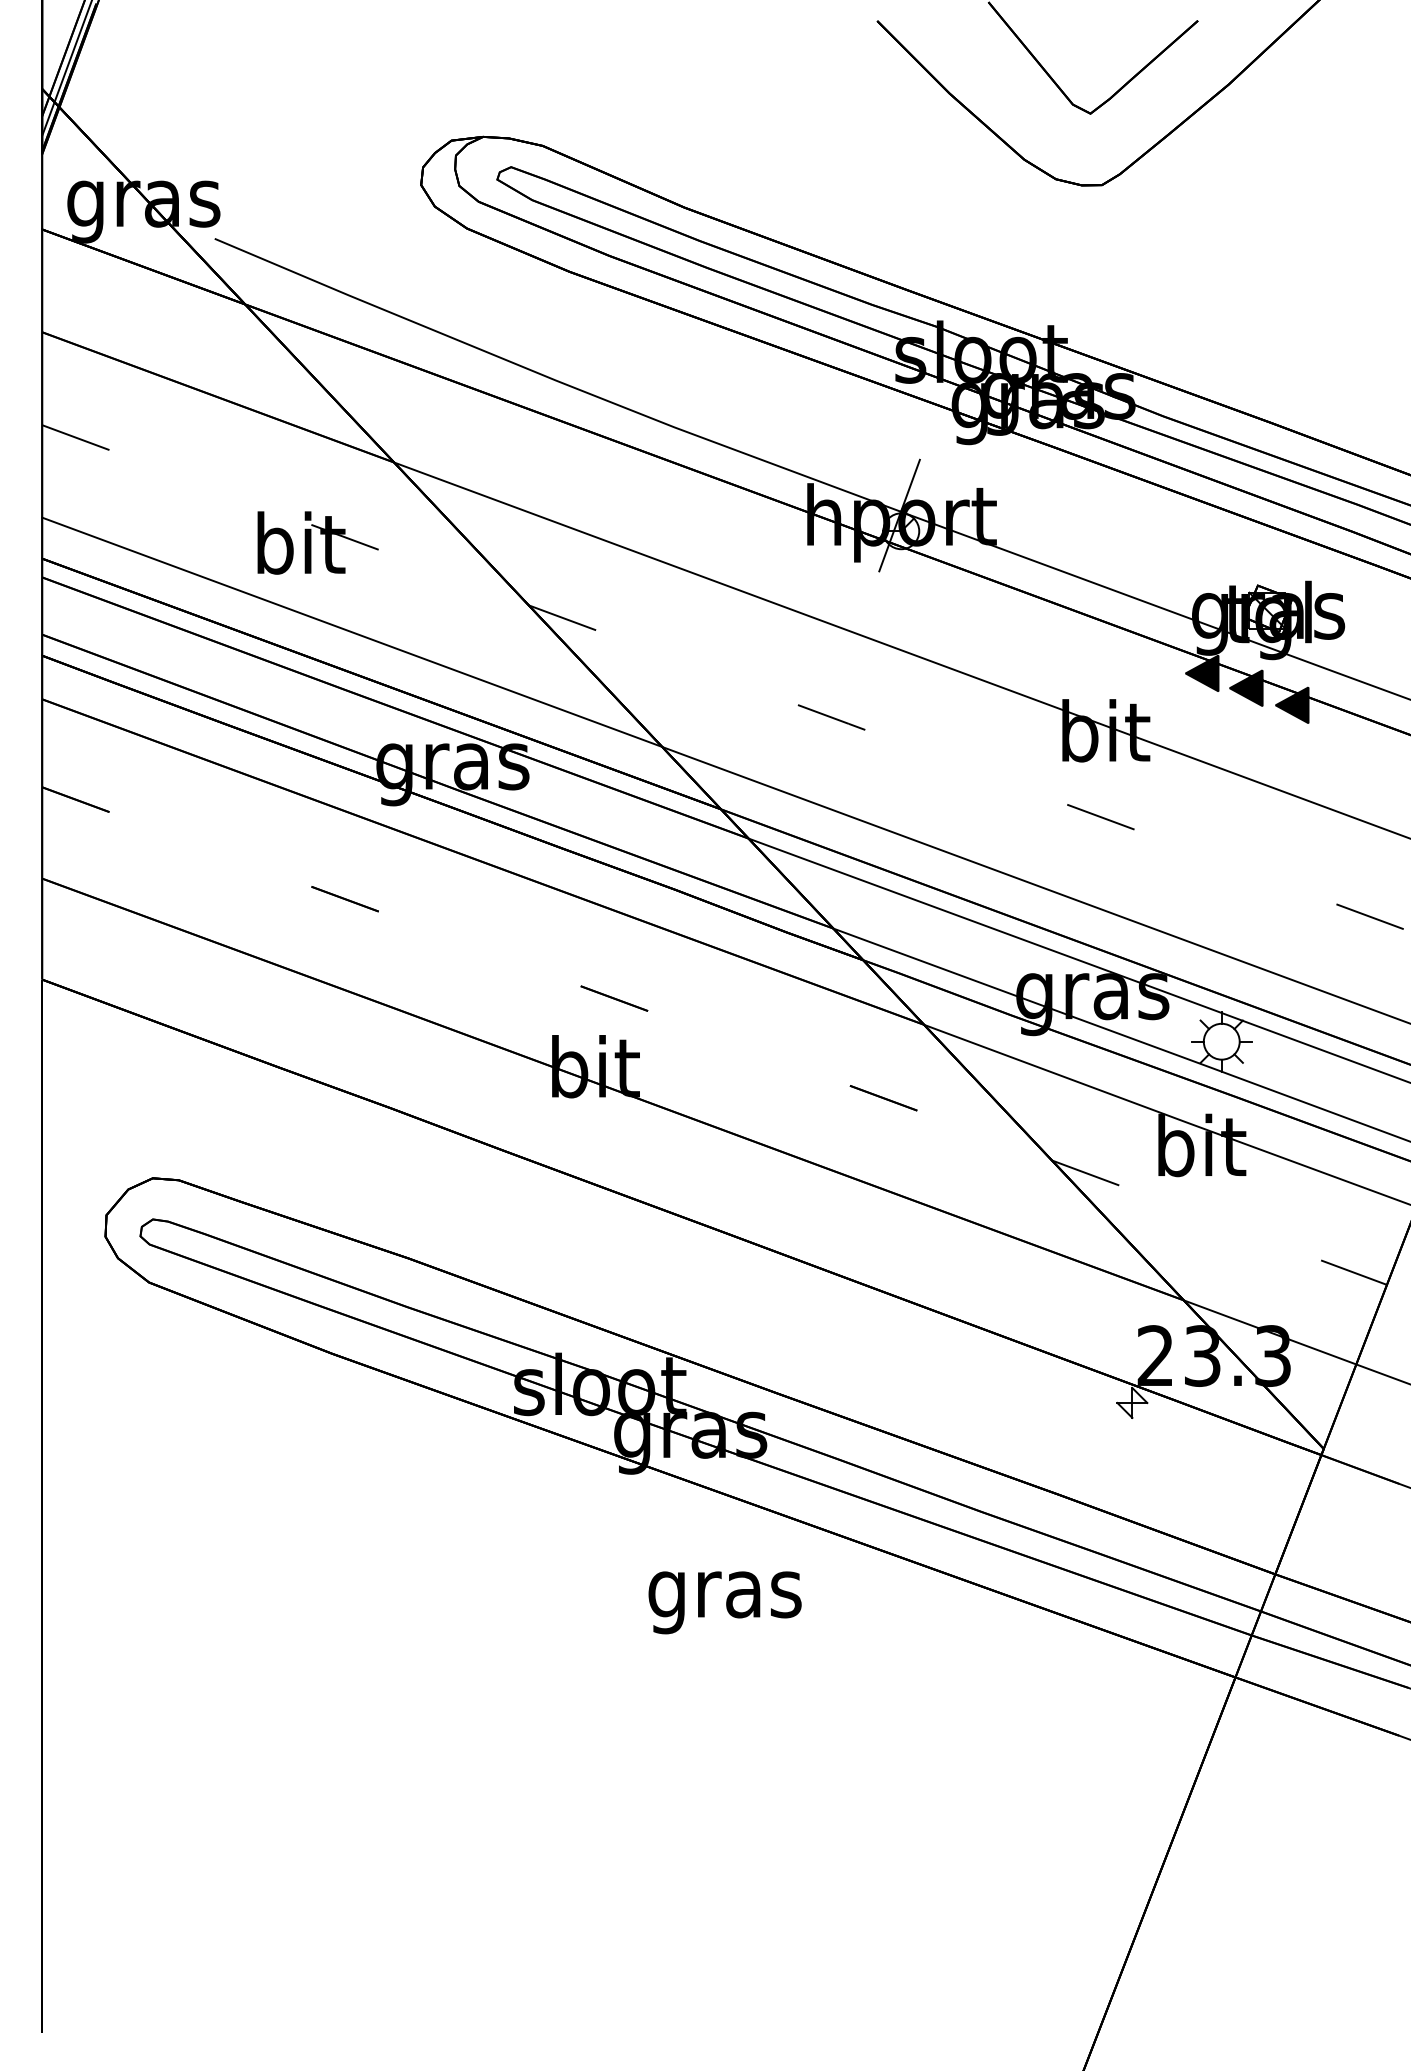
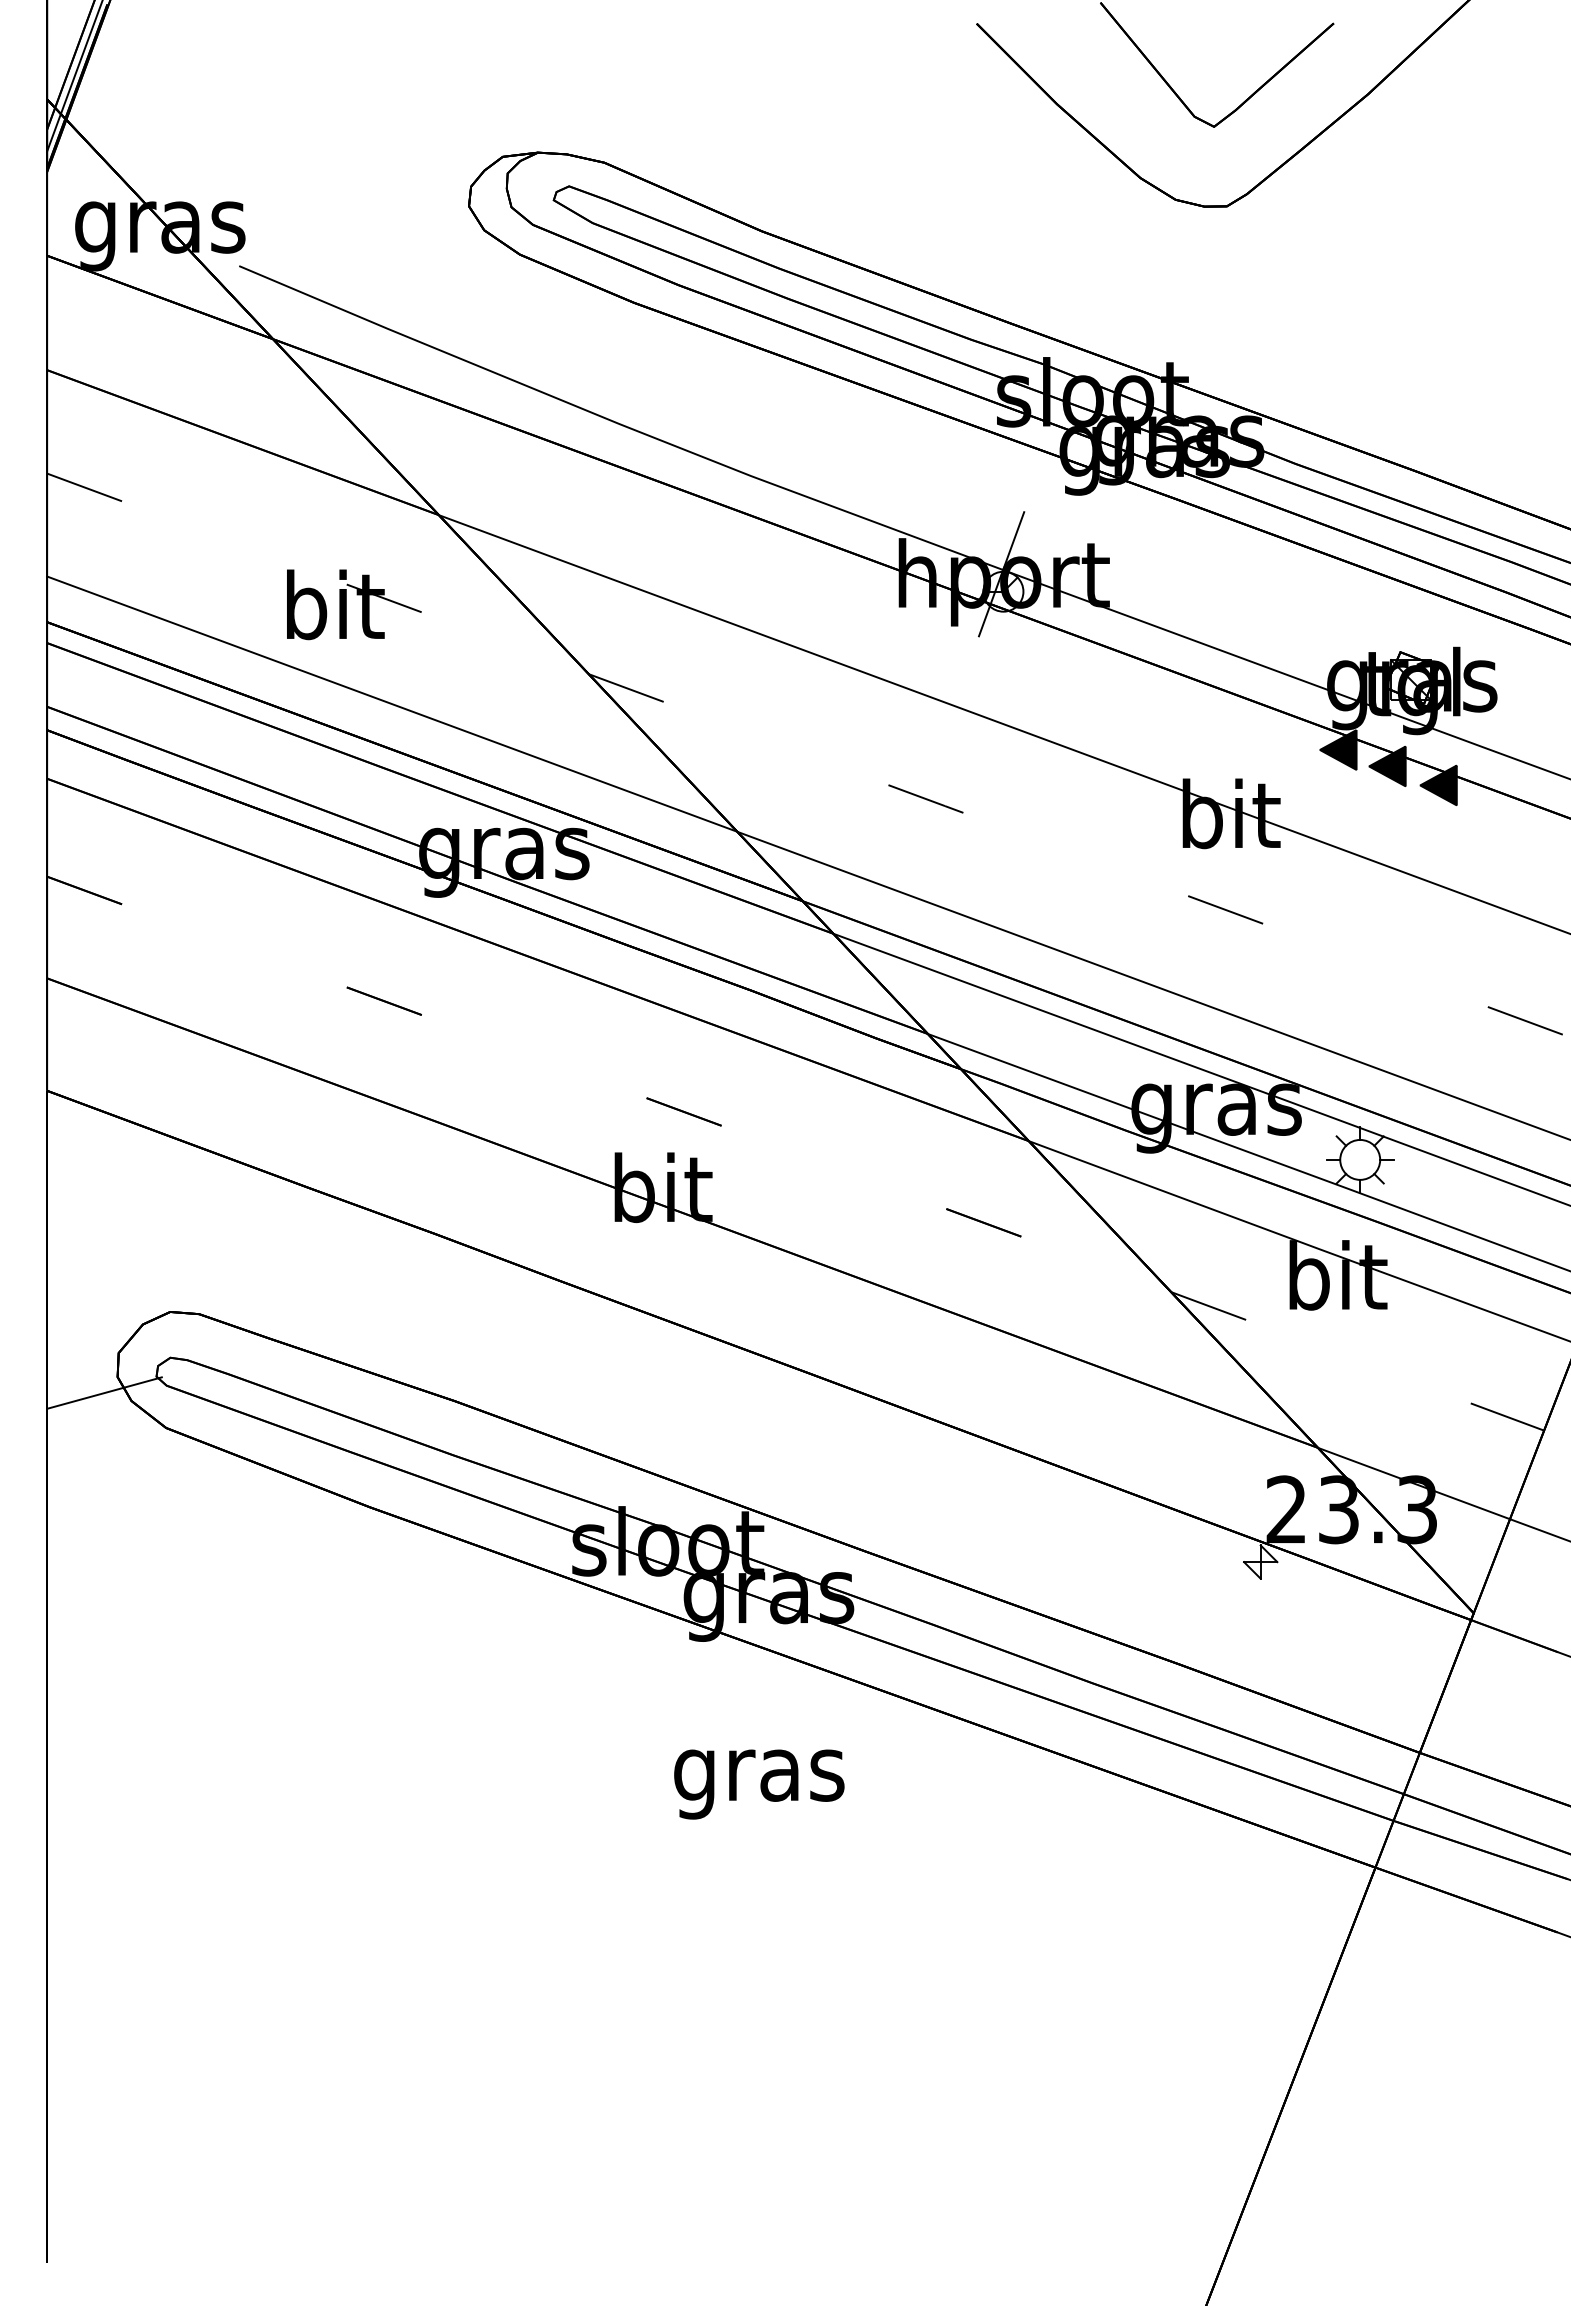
line: (93, 1250) -> (104, 1392), added
text: (725, 1602) -> (759, 1784), moved

